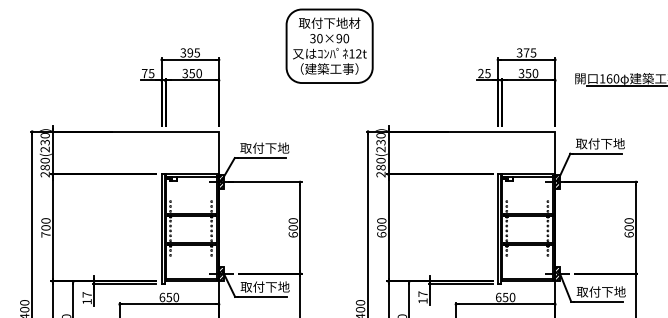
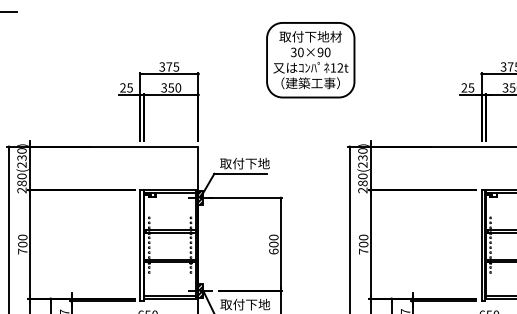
text: (190, 52) -> (169, 66), 395 -> 375
text: (144, 73) -> (122, 87), 75 -> 25
text: (381, 234) -> (363, 251), 600 -> 700

